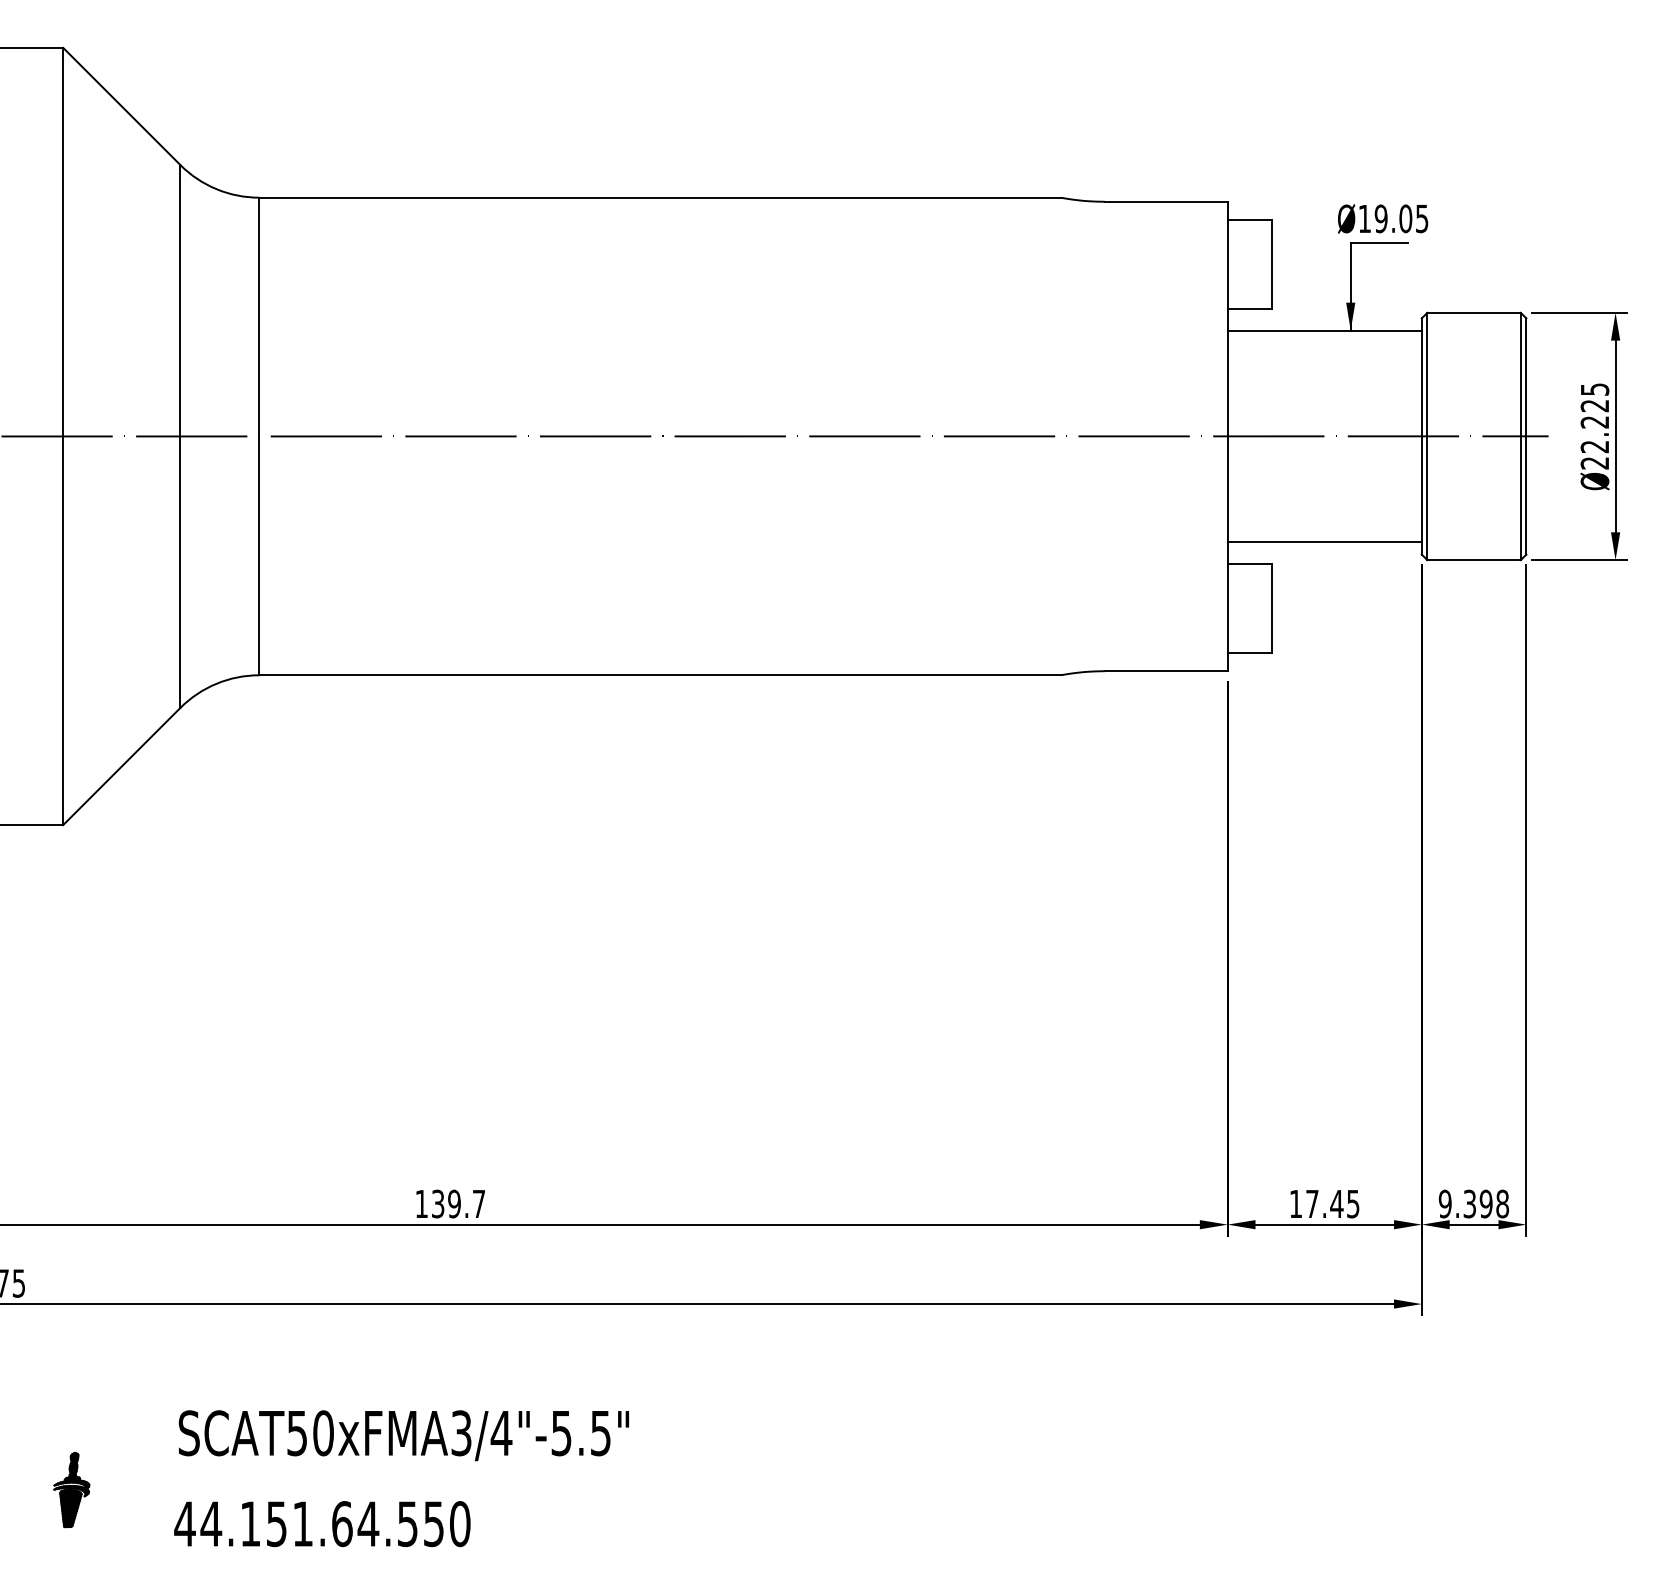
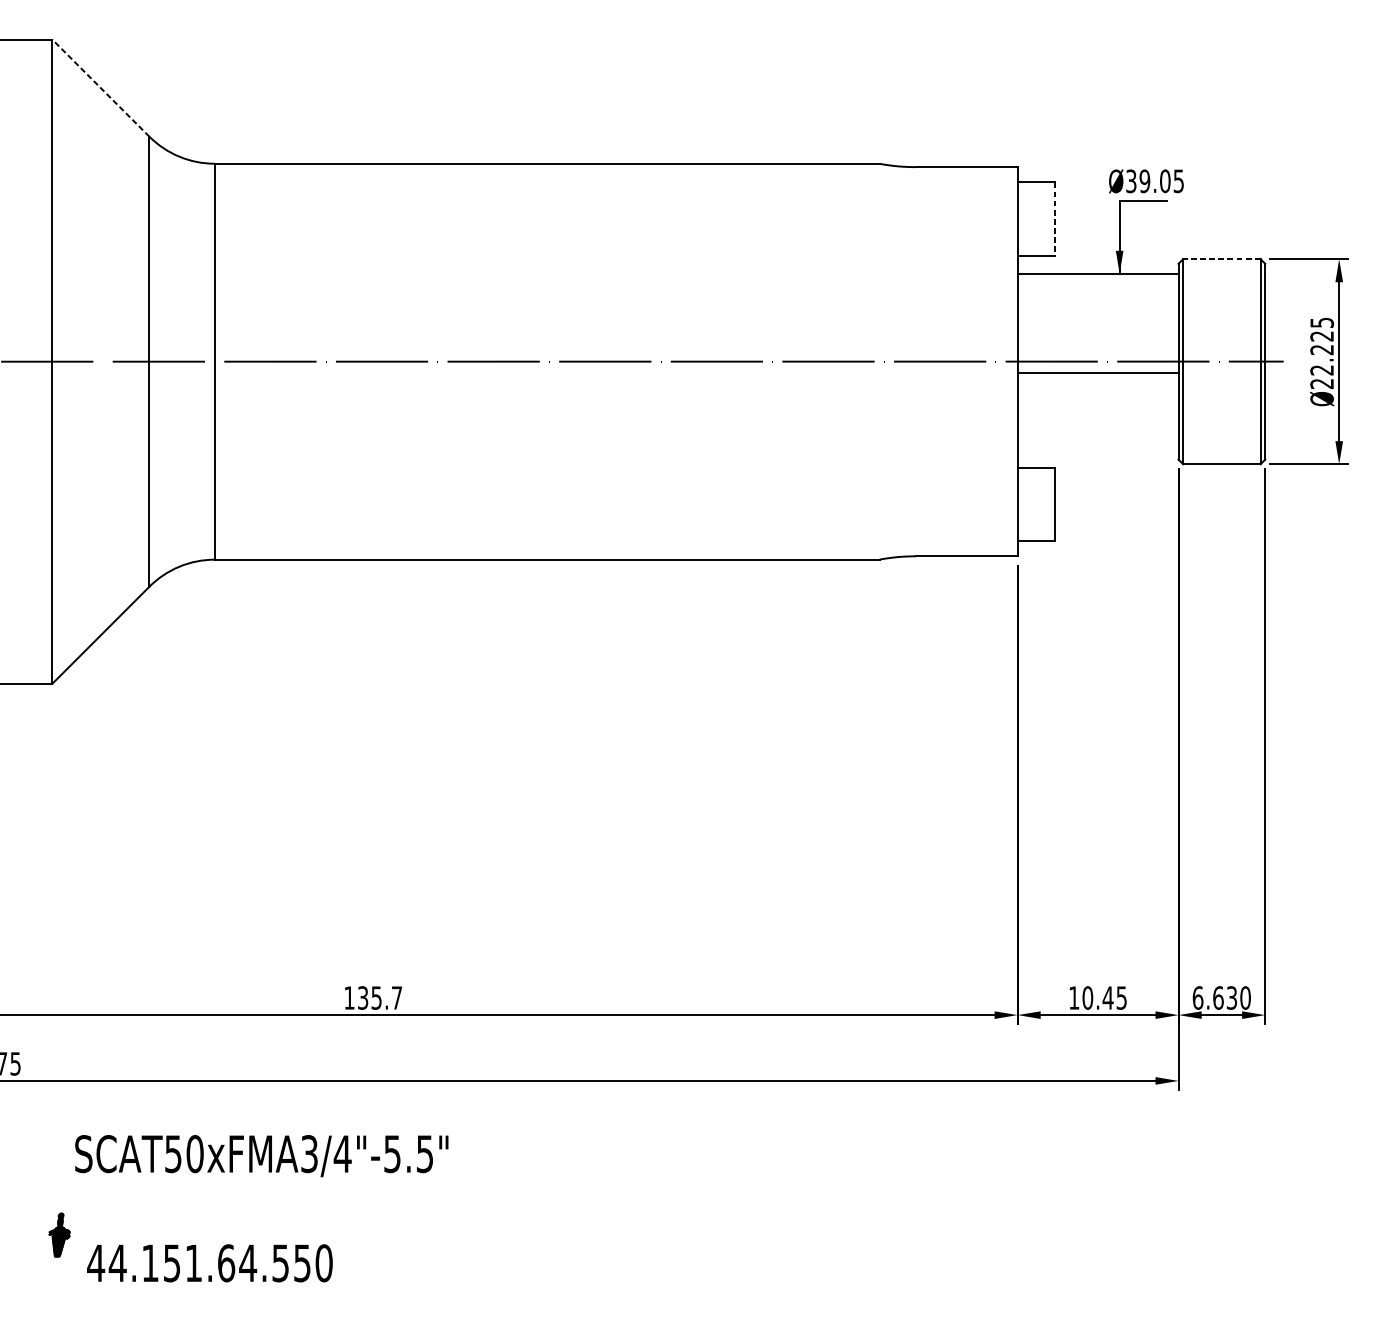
line: (121, 106) -> (100, 88), solid -> dashed
text: (1364, 218) -> (1131, 181), Ø19.05 -> Ø39.05
line: (1272, 264) -> (1054, 219), solid -> dashed
line: (1474, 312) -> (1222, 258), solid -> dashed
line: (1324, 542) -> (1097, 373), moved
text: (454, 1203) -> (376, 997), 139.7 -> 135.7
text: (1312, 1203) -> (1087, 997), 17.45 -> 10.45
text: (1473, 1203) -> (1221, 997), 9.398 -> 6.630
text: (403, 1435) -> (261, 1155), moved
part: (71, 1489) -> (59, 1234), size x0.7
text: (322, 1524) -> (210, 1263), moved

